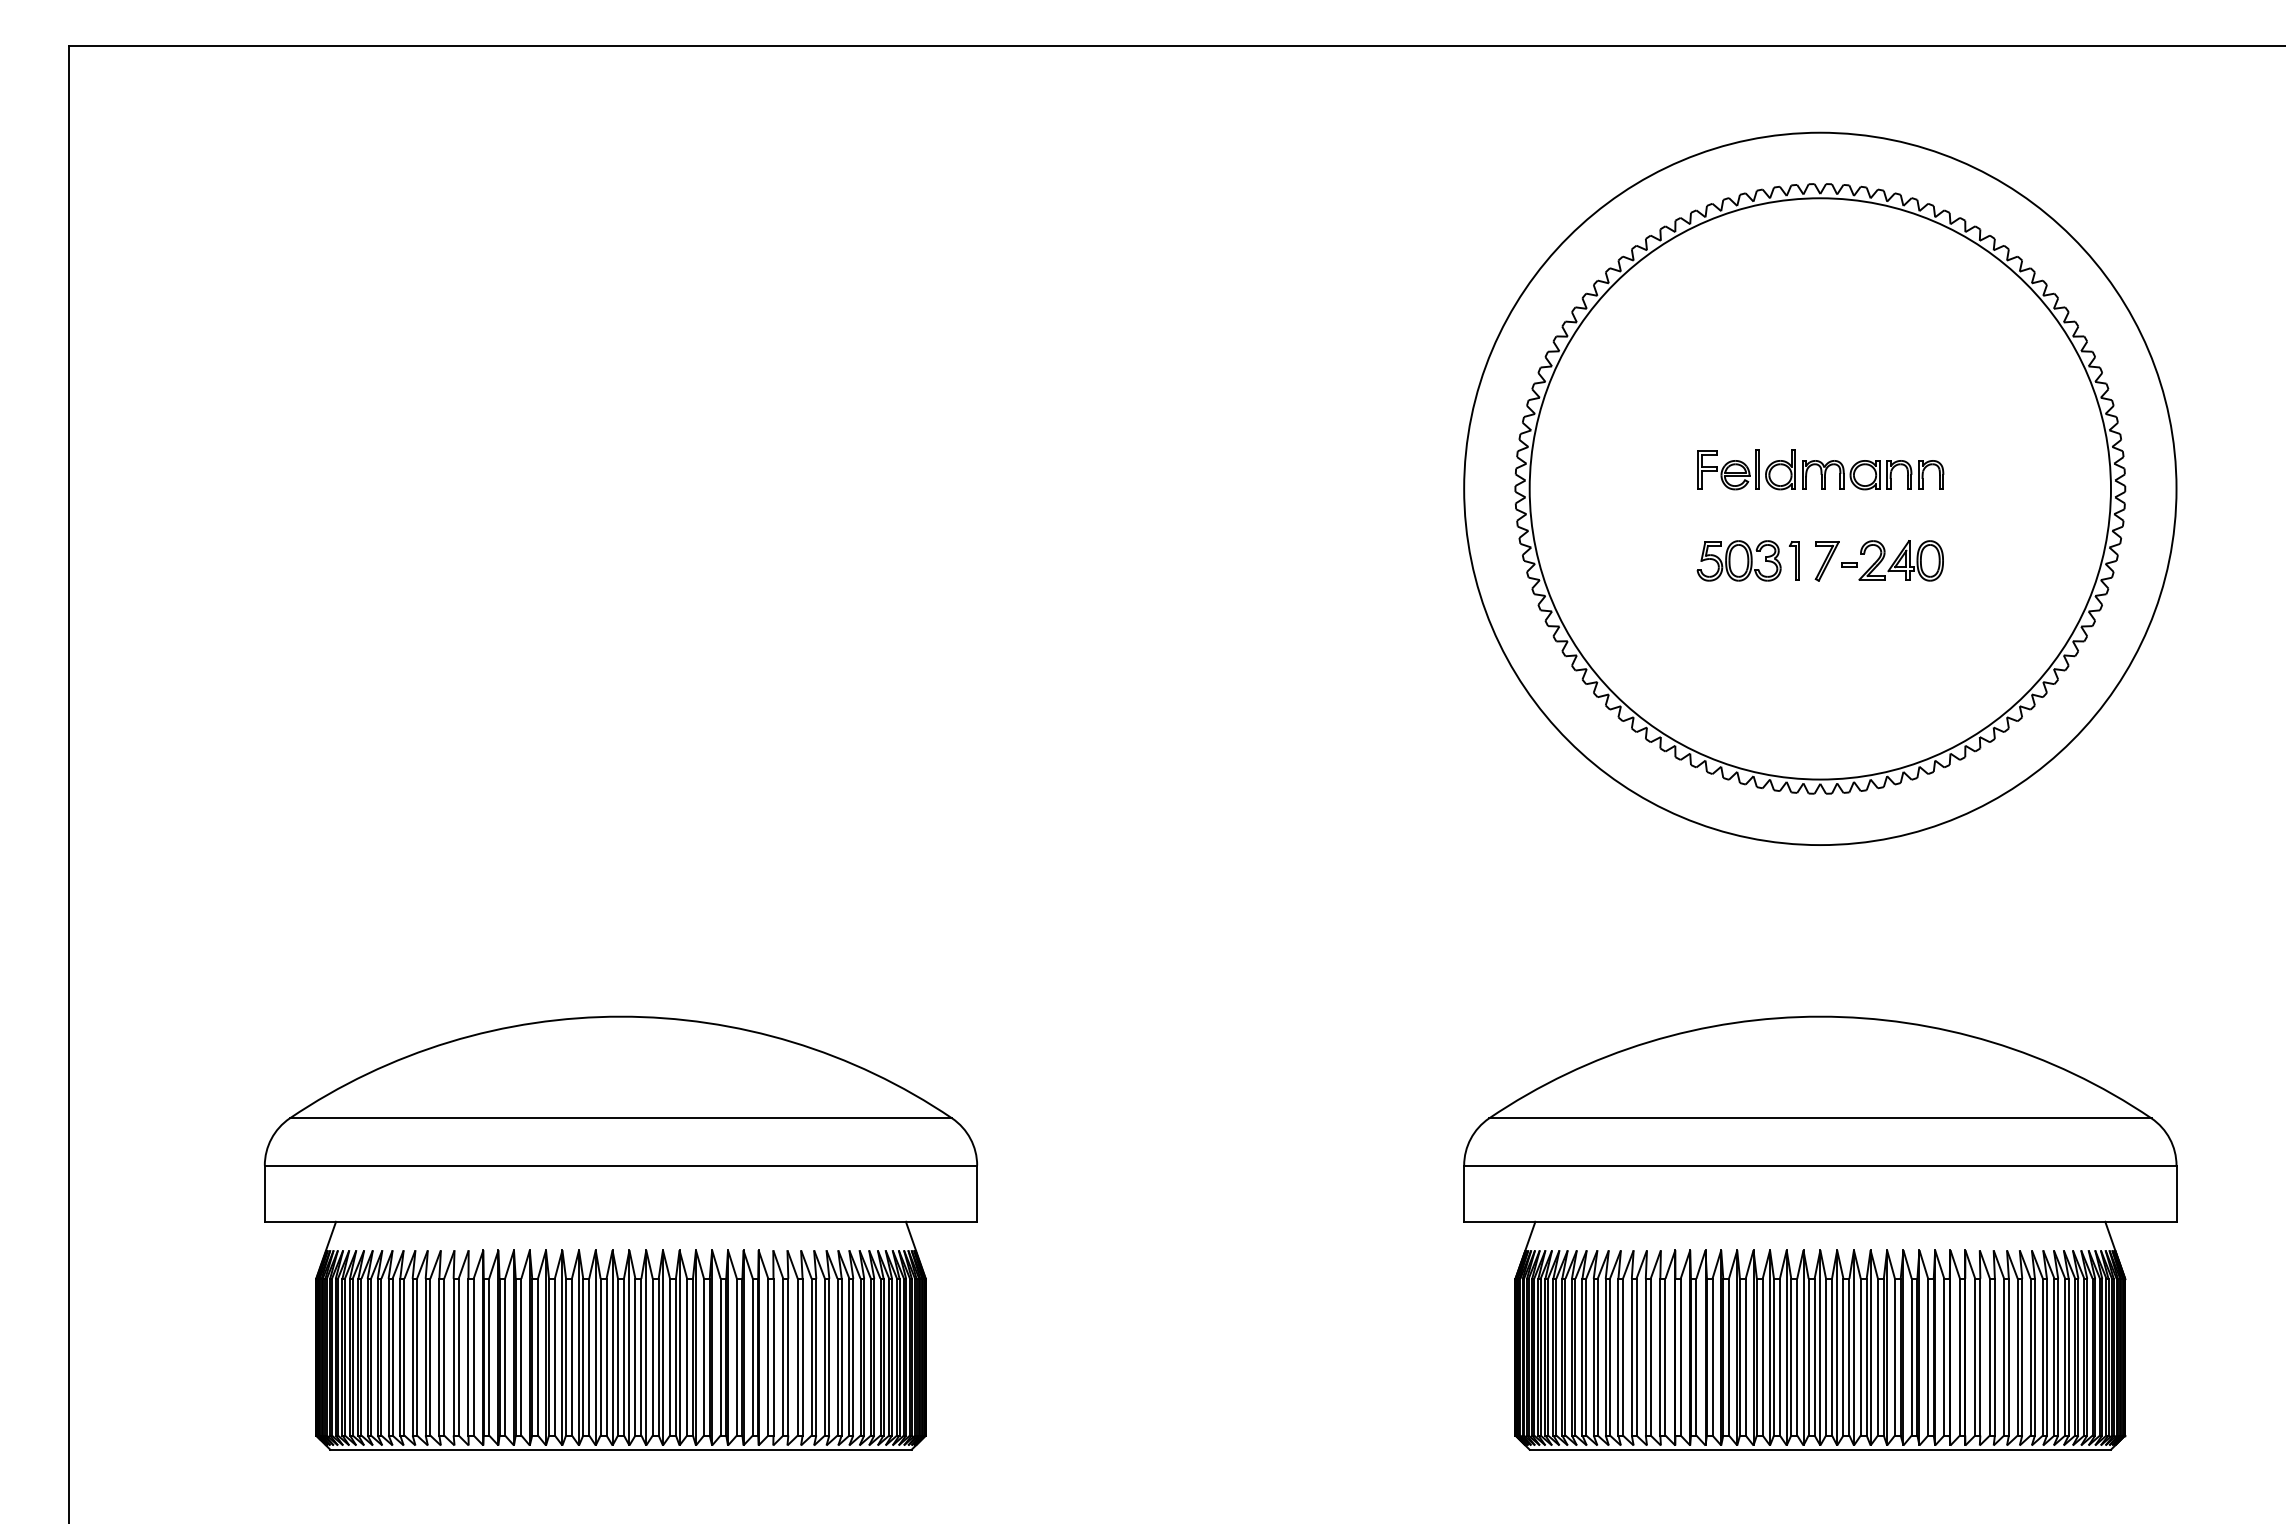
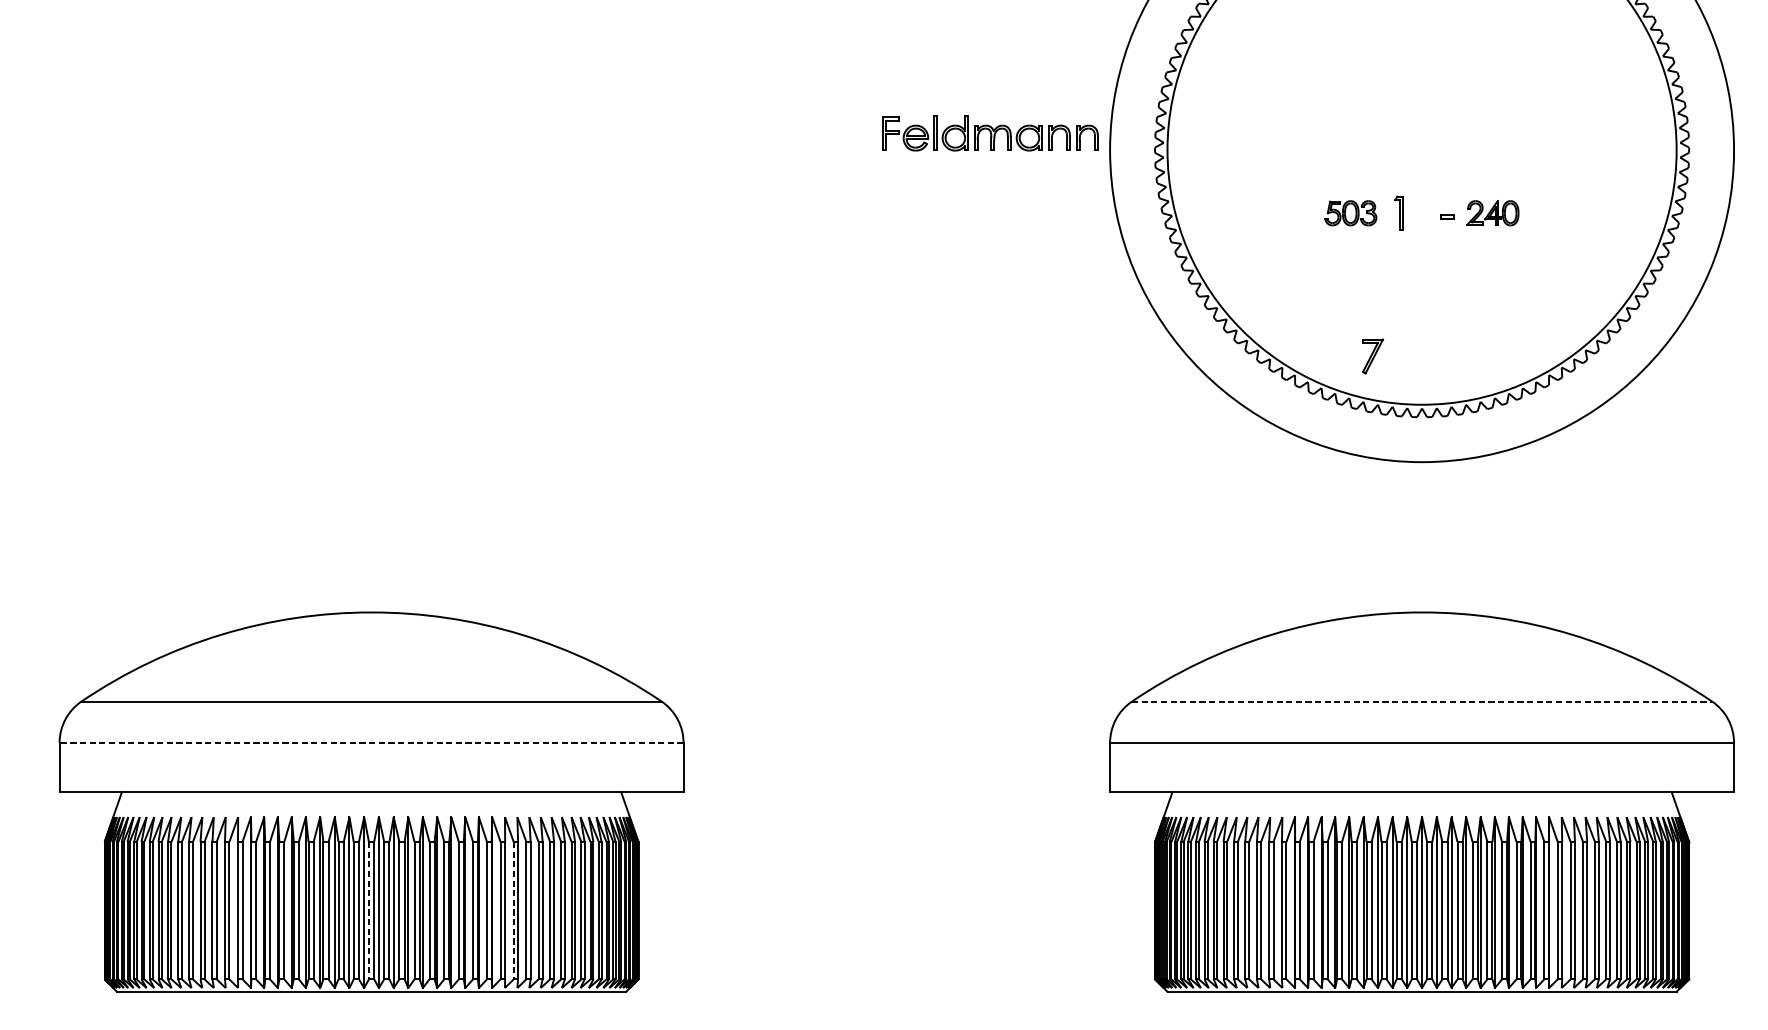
part: (1820, 469) -> (990, 133), moved
part: (1738, 560) -> (1350, 212), size x0.7
part: (1900, 560) -> (1492, 212), size x0.7
part: (1826, 561) -> (1372, 356), moved
line: (1820, 1118) -> (1422, 701), solid -> dashed
line: (620, 1165) -> (371, 742), solid -> dashed
line: (618, 1357) -> (369, 910), solid -> dashed
line: (783, 1357) -> (513, 910), solid -> dashed

